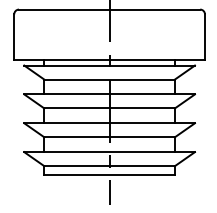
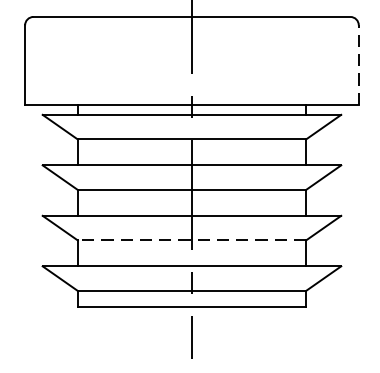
line: (204, 37) -> (357, 65), solid -> dashed
line: (109, 137) -> (191, 240), solid -> dashed

